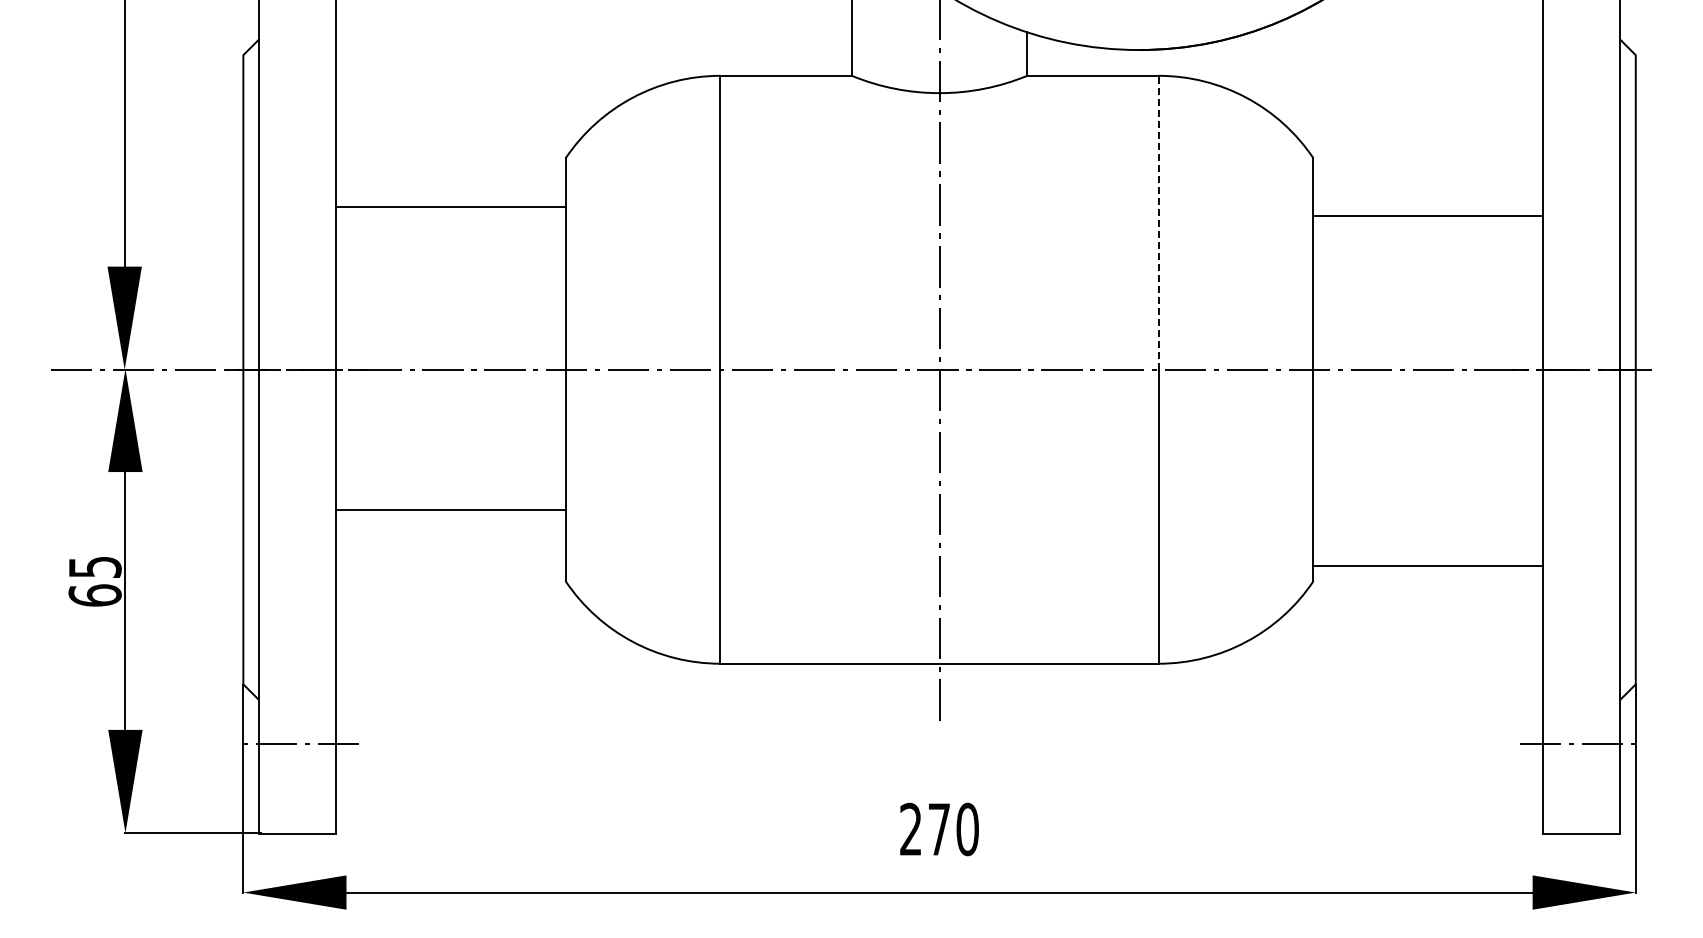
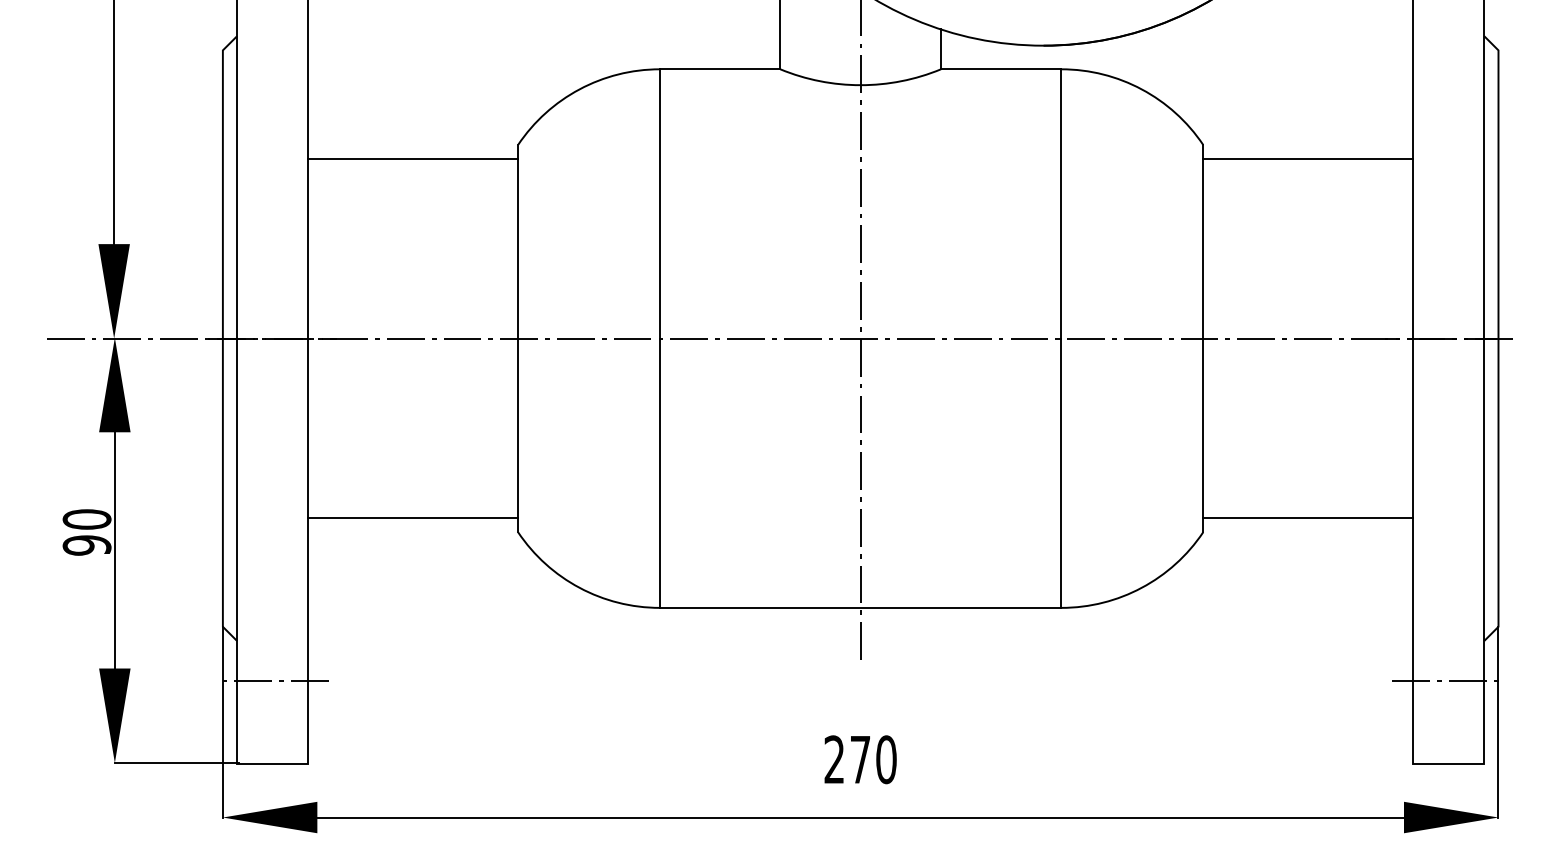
line: (450, 206) -> (412, 158), moved
line: (1427, 215) -> (1307, 158), moved
line: (1158, 222) -> (1061, 203), dashed -> solid
line: (450, 509) -> (412, 517), moved
text: (94, 581) -> (86, 532), 65 -> 90

